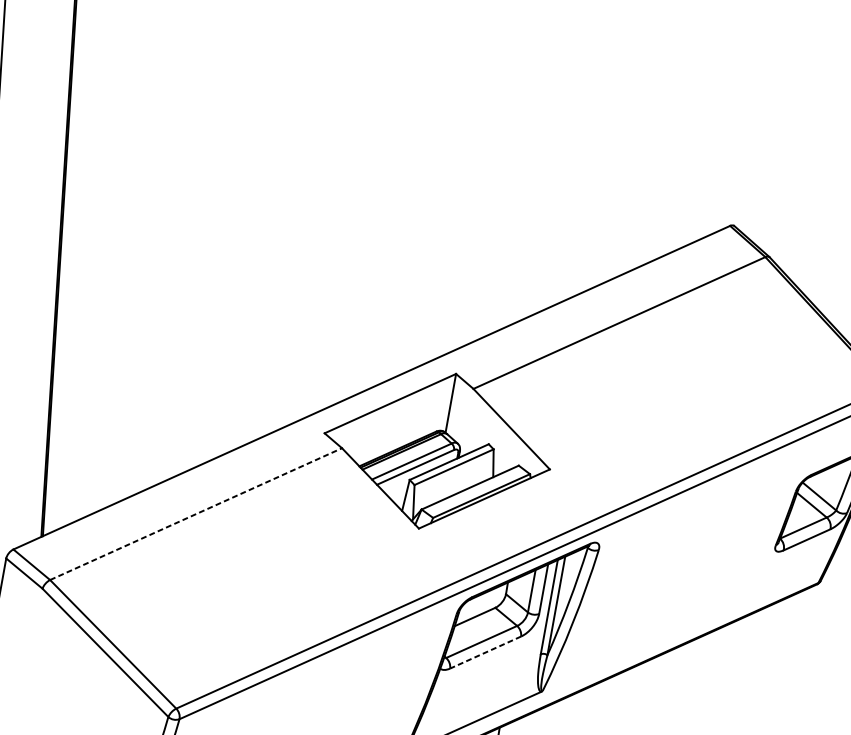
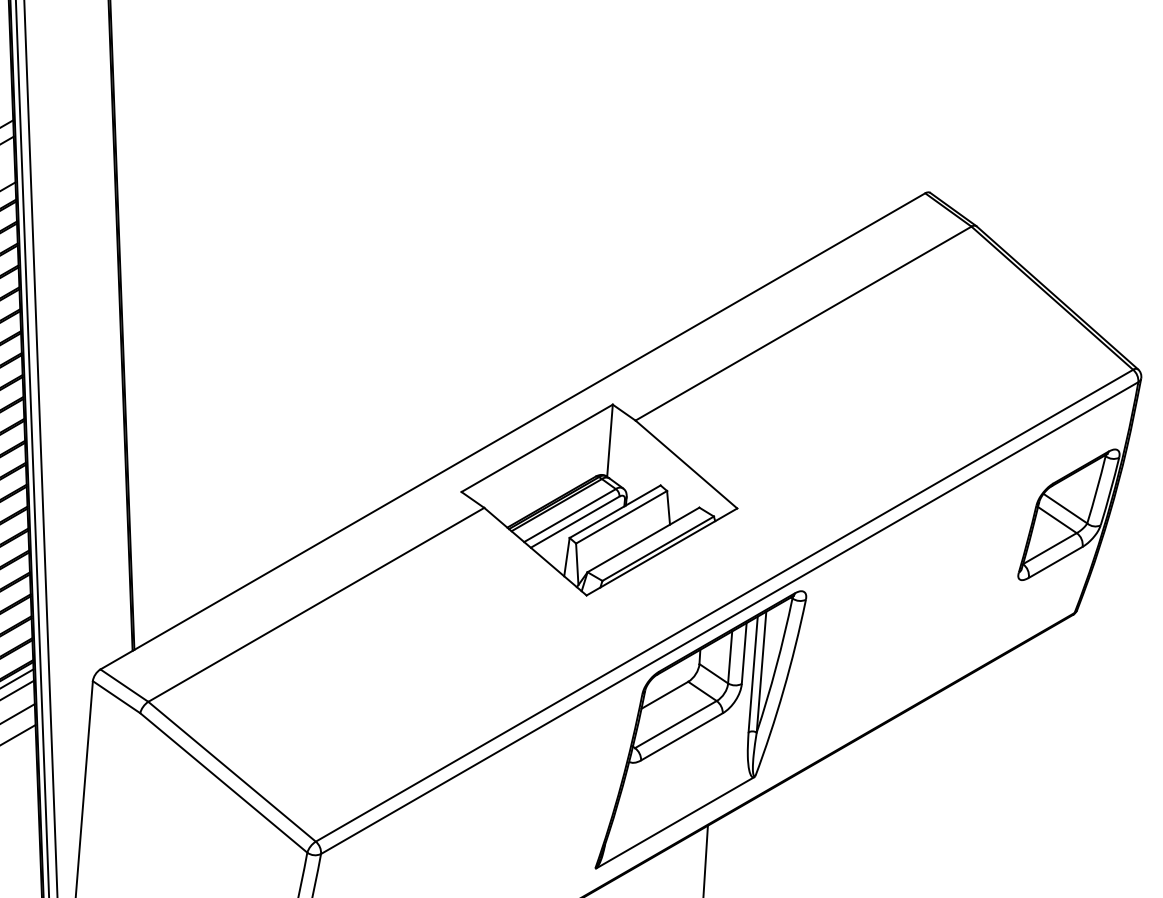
line: (196, 513) -> (316, 604), dashed -> solid
line: (485, 653) -> (681, 737), dashed -> solid

